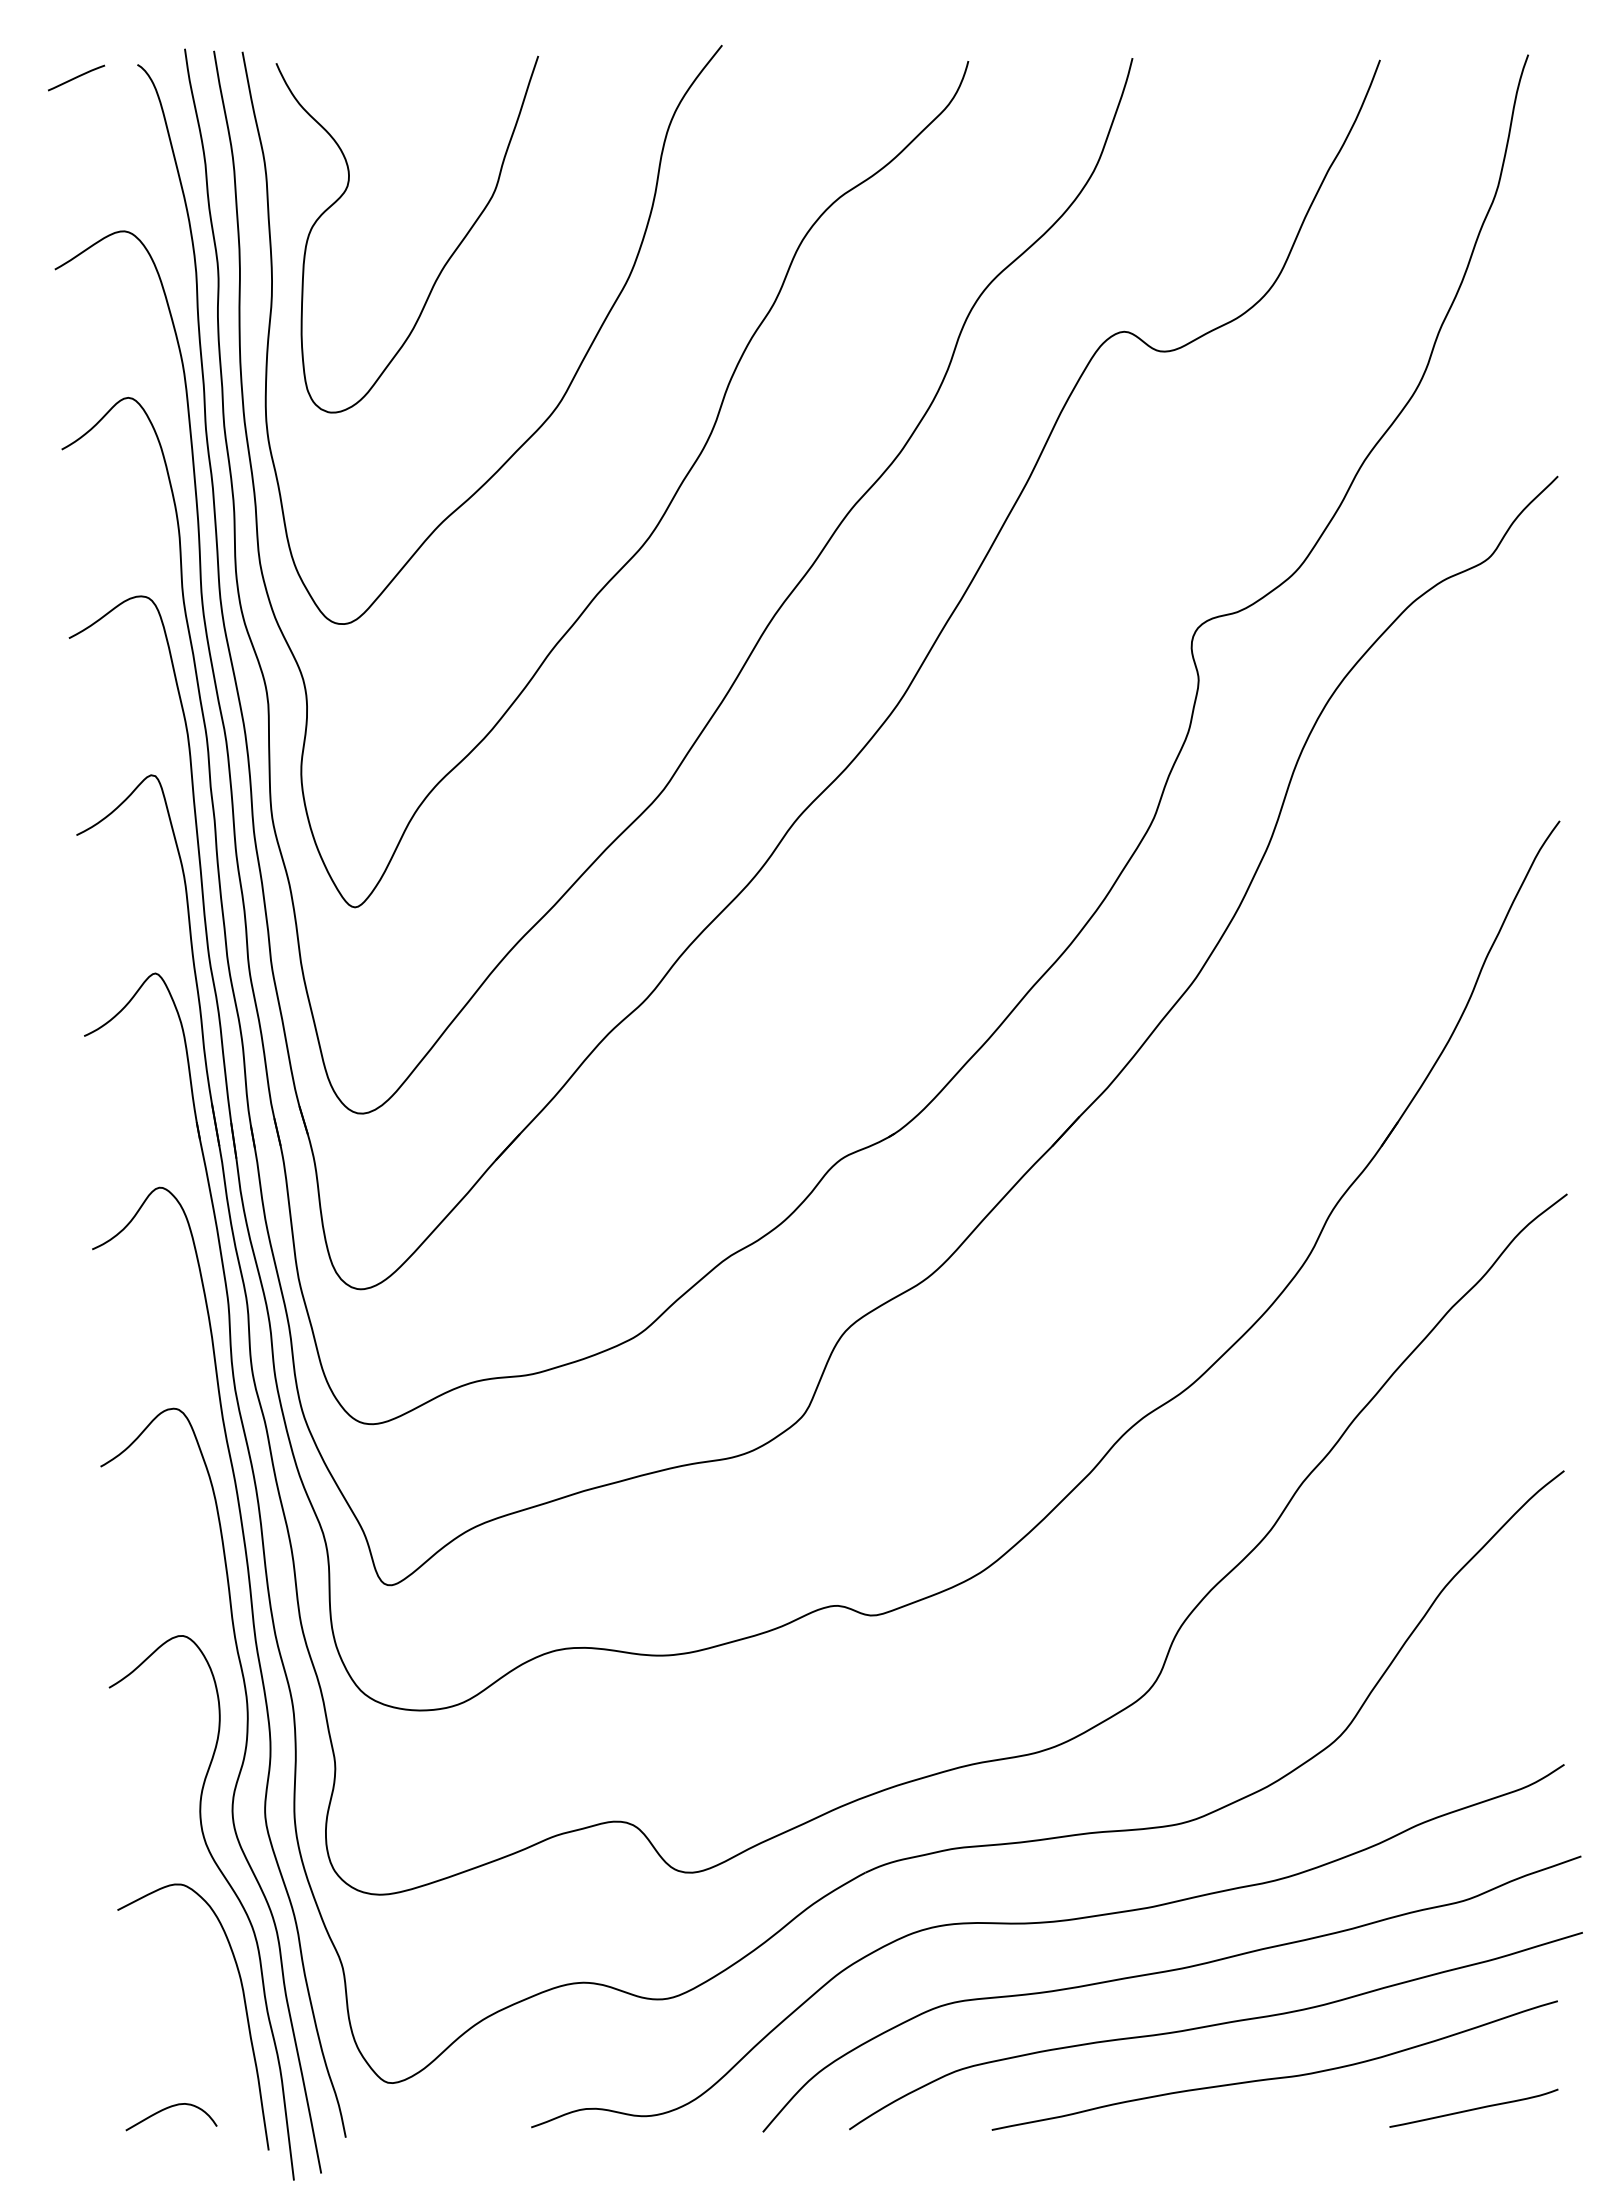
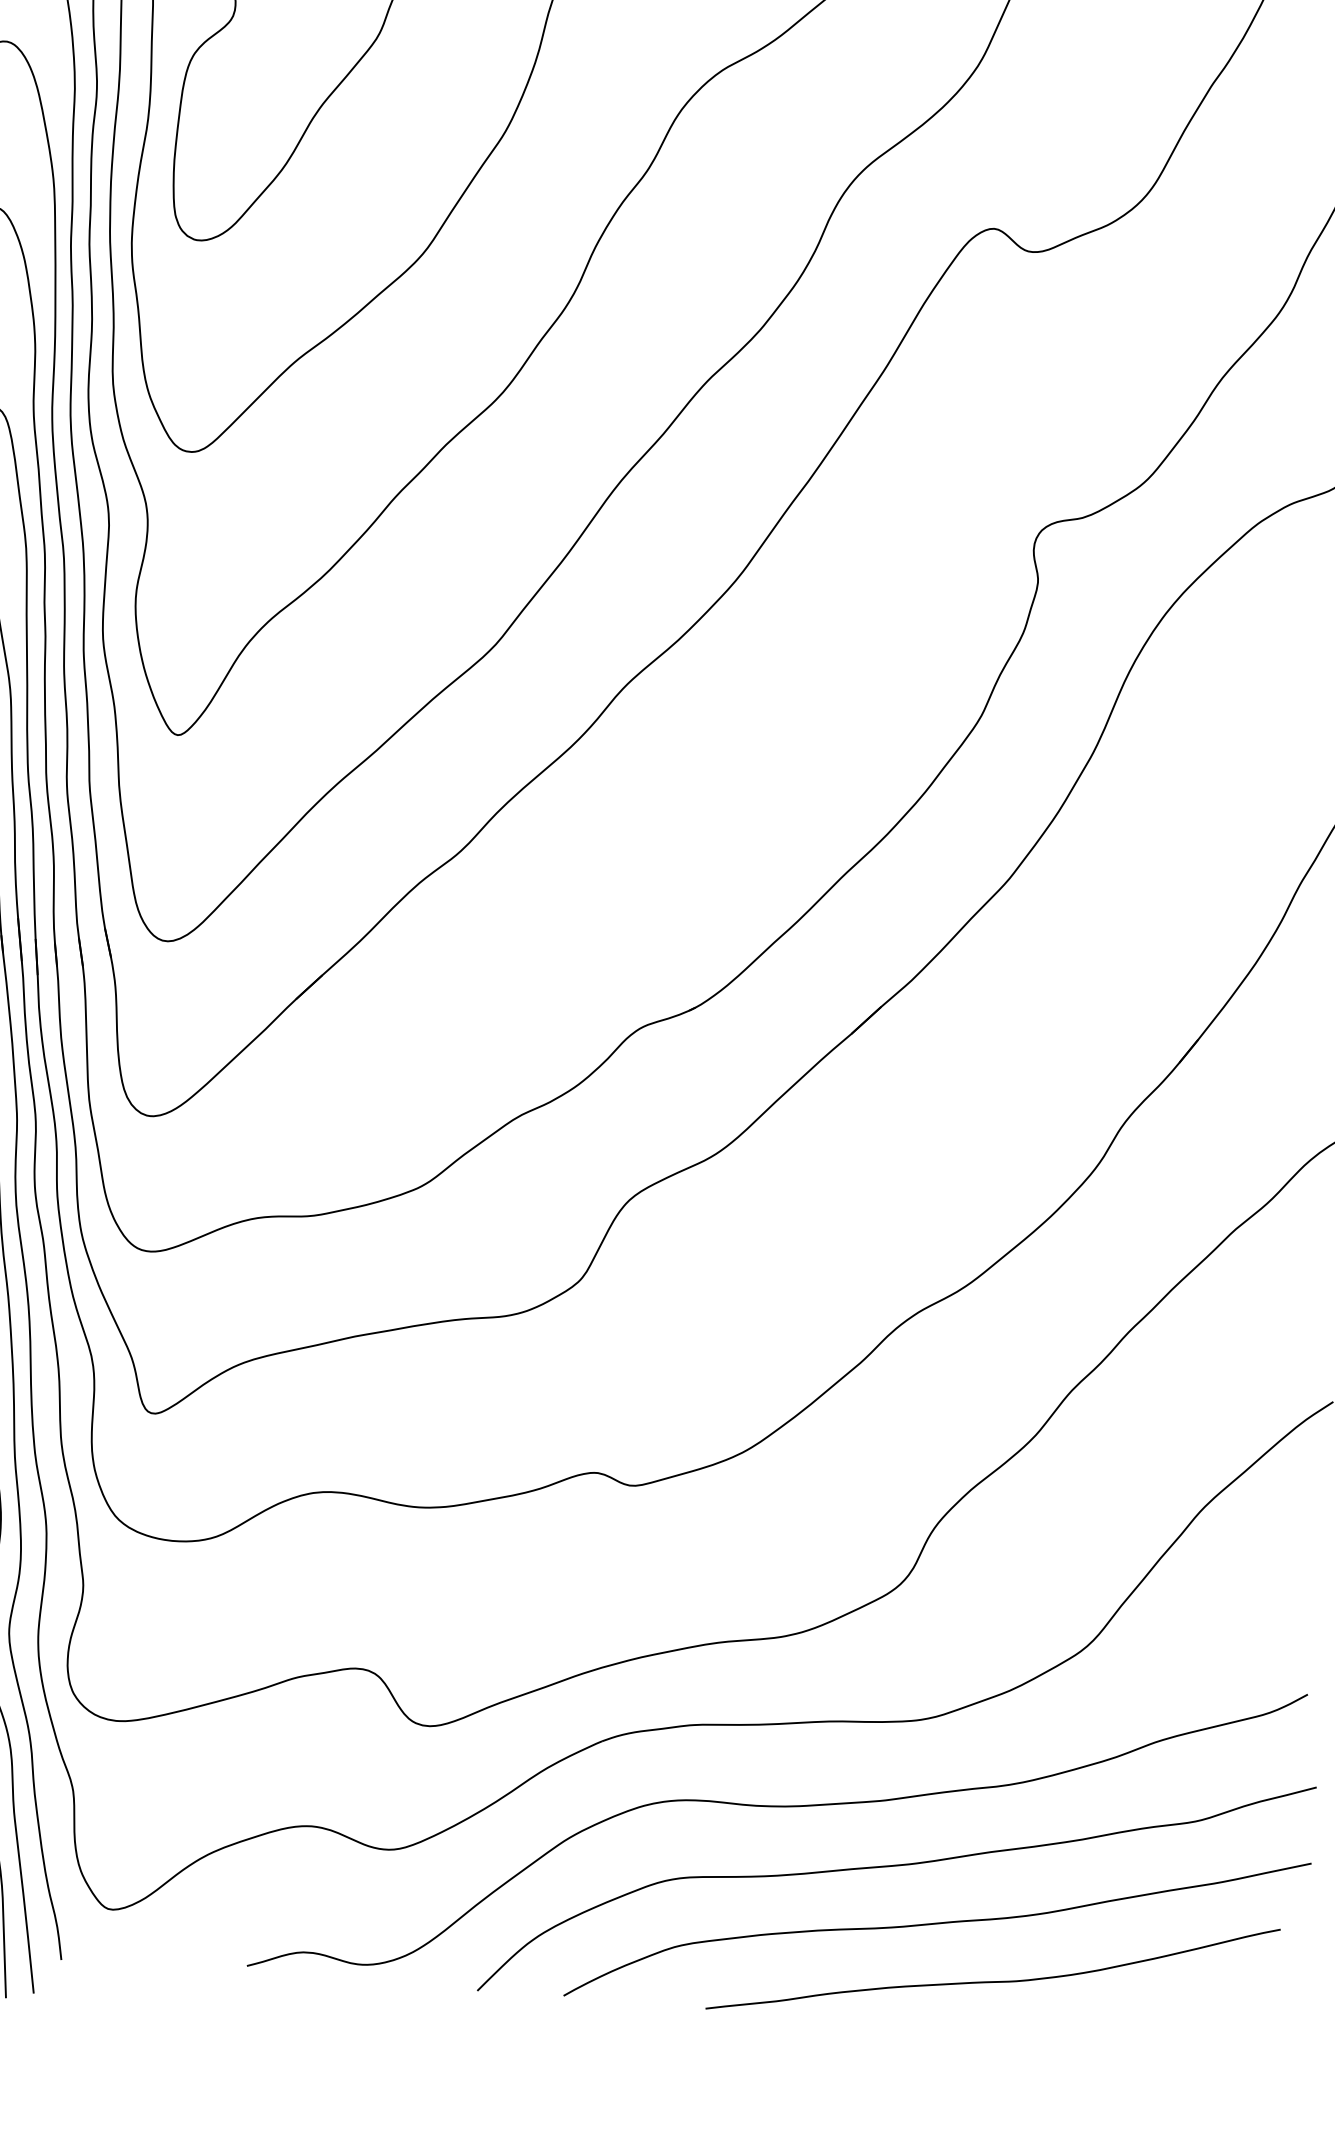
curve: (1473, 2108) -> (1187, 2029), removed

